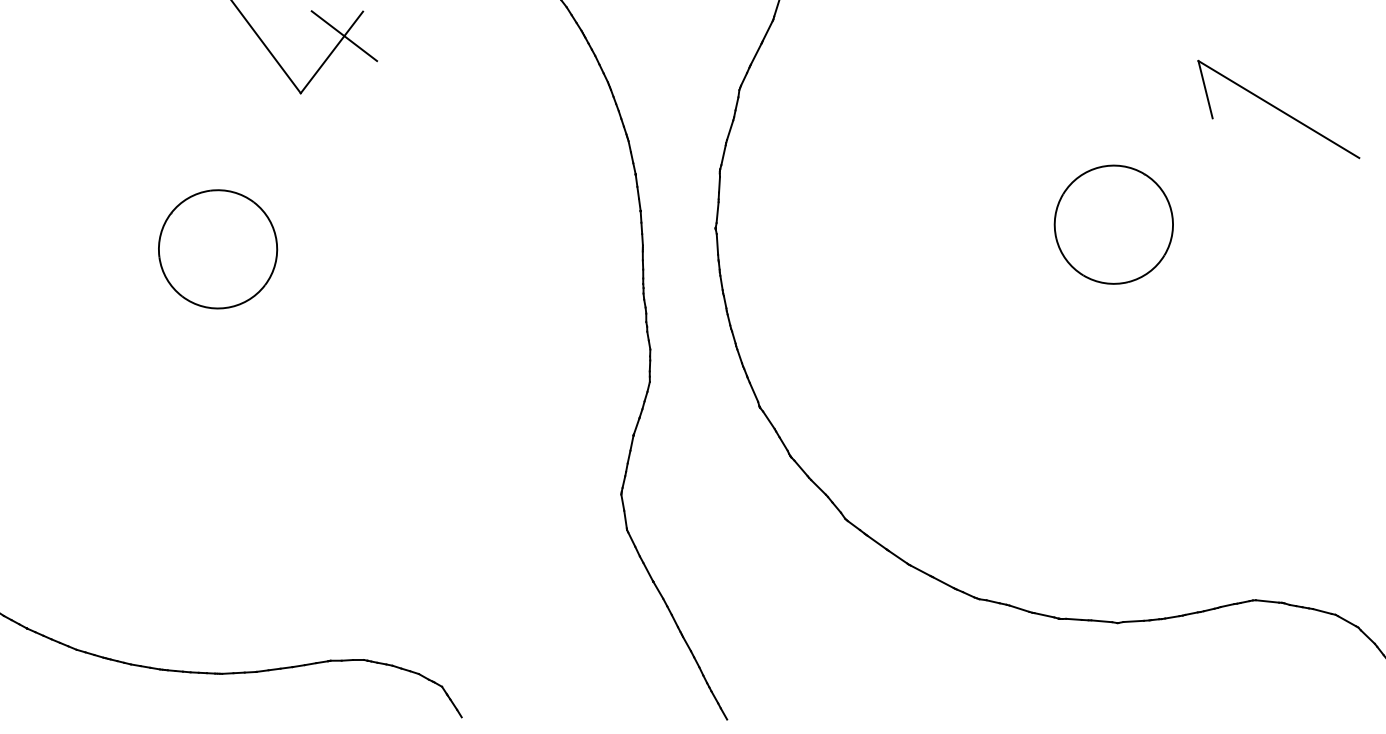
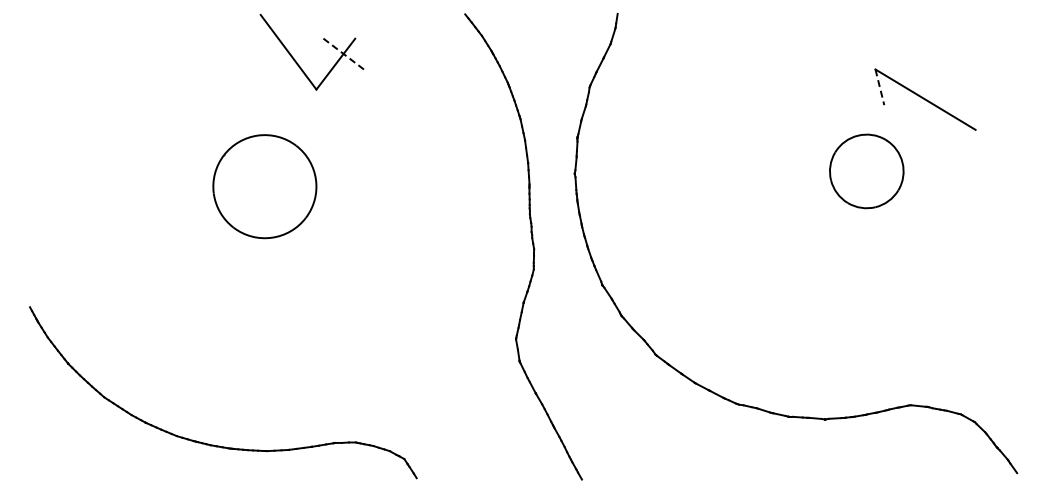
line: (344, 36) -> (343, 54), solid -> dashed
line: (1206, 89) -> (880, 87), solid -> dashed
part: (1113, 224) -> (866, 171), moved
part: (217, 248) -> (264, 186), size x1.4

